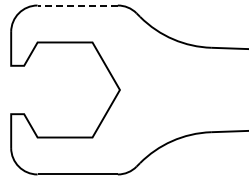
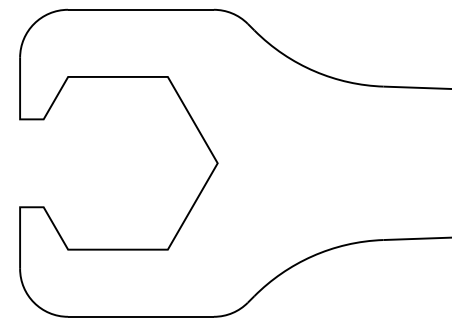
line: (77, 5) -> (140, 9), dashed -> solid

